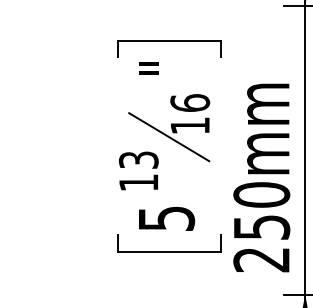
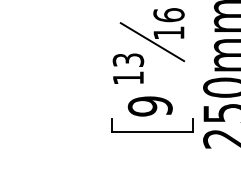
text: (166, 218) -> (150, 106), 5 -> 9

